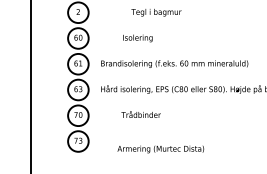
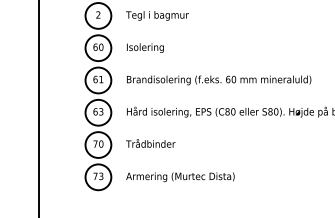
text: (156, 12) -> (157, 15), moved
text: (137, 38) -> (144, 48), moved
text: (140, 114) -> (149, 143), moved
text: (160, 149) -> (180, 177), moved

